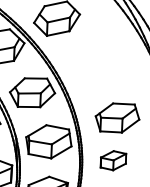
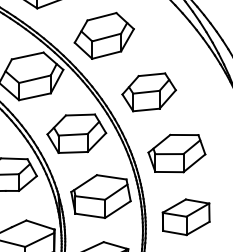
part: (88, 63) -> (148, 92), added
part: (117, 117) -> (176, 153), moved
part: (112, 160) -> (185, 217), size x1.43

